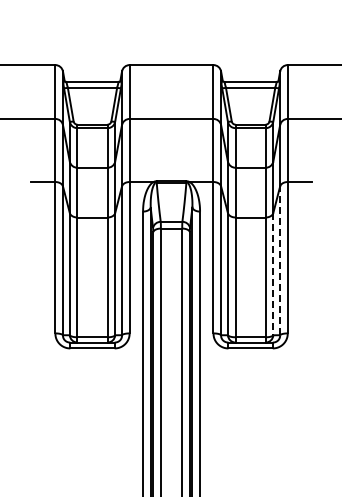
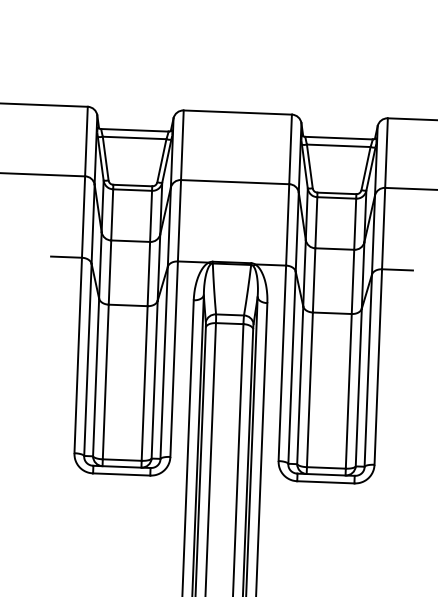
line: (280, 260) -> (368, 370), dashed -> solid
line: (273, 274) -> (359, 387), dashed -> solid

